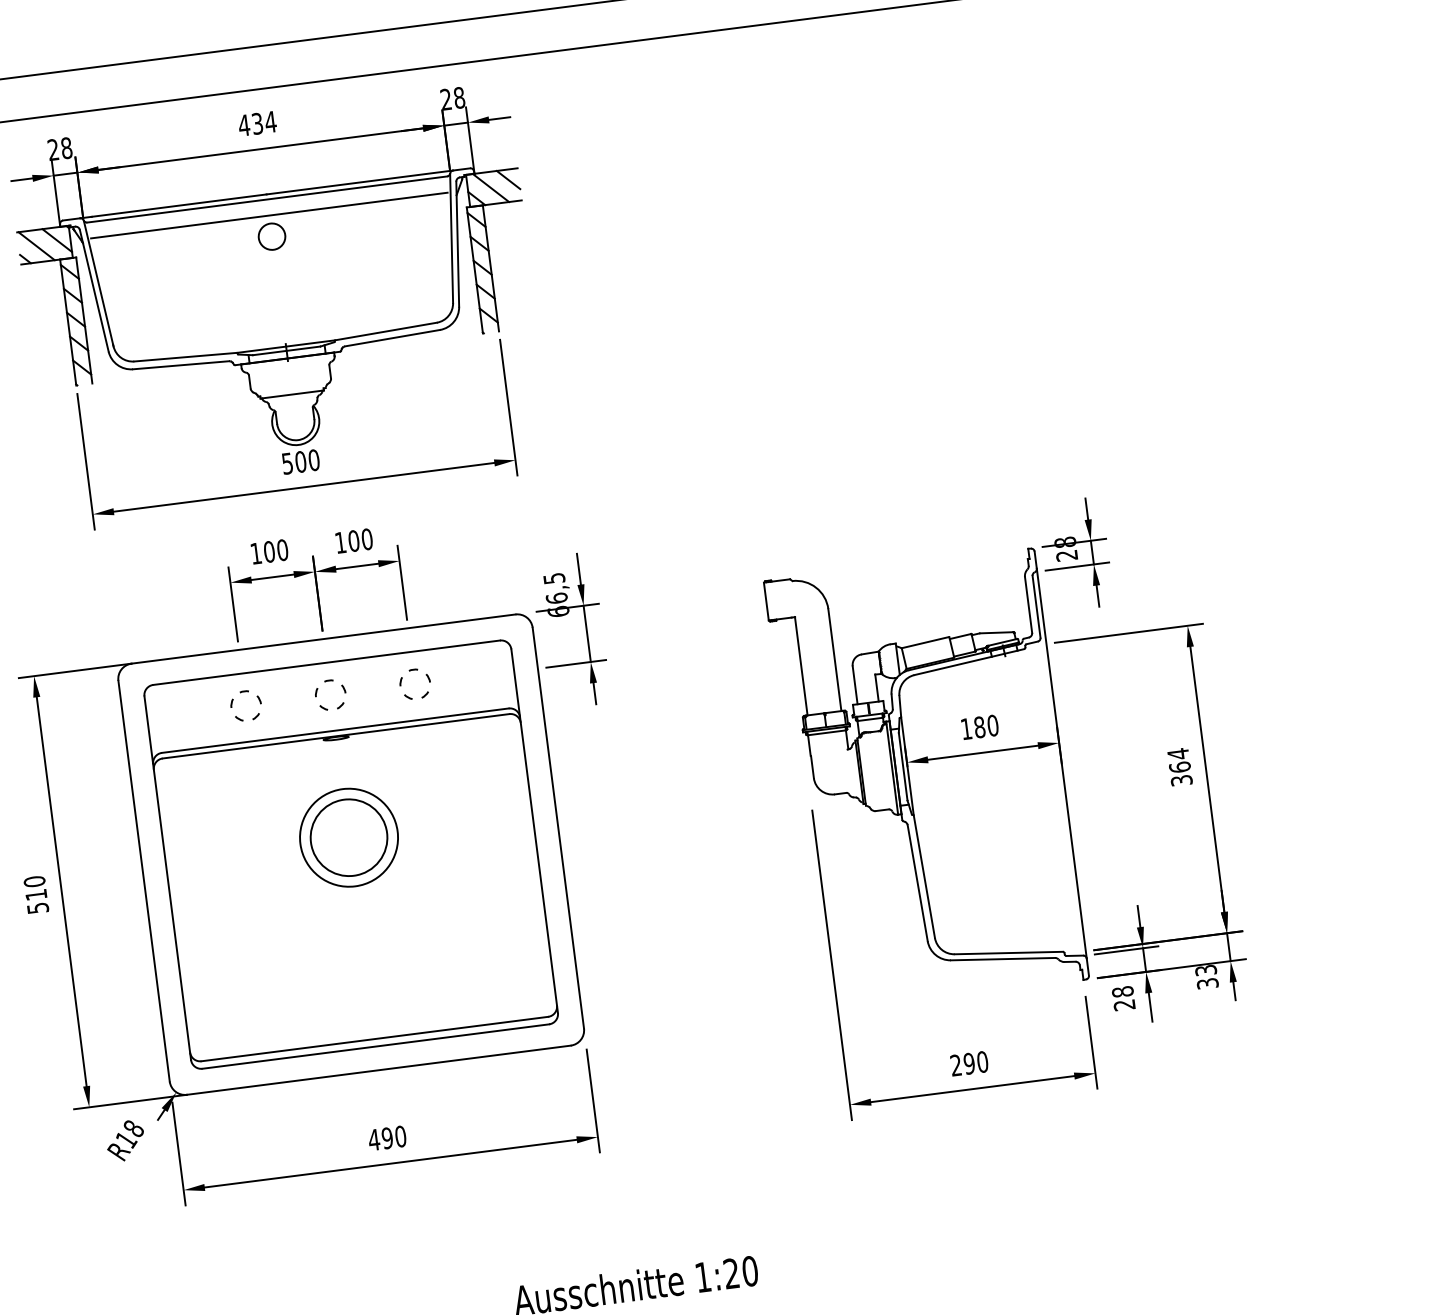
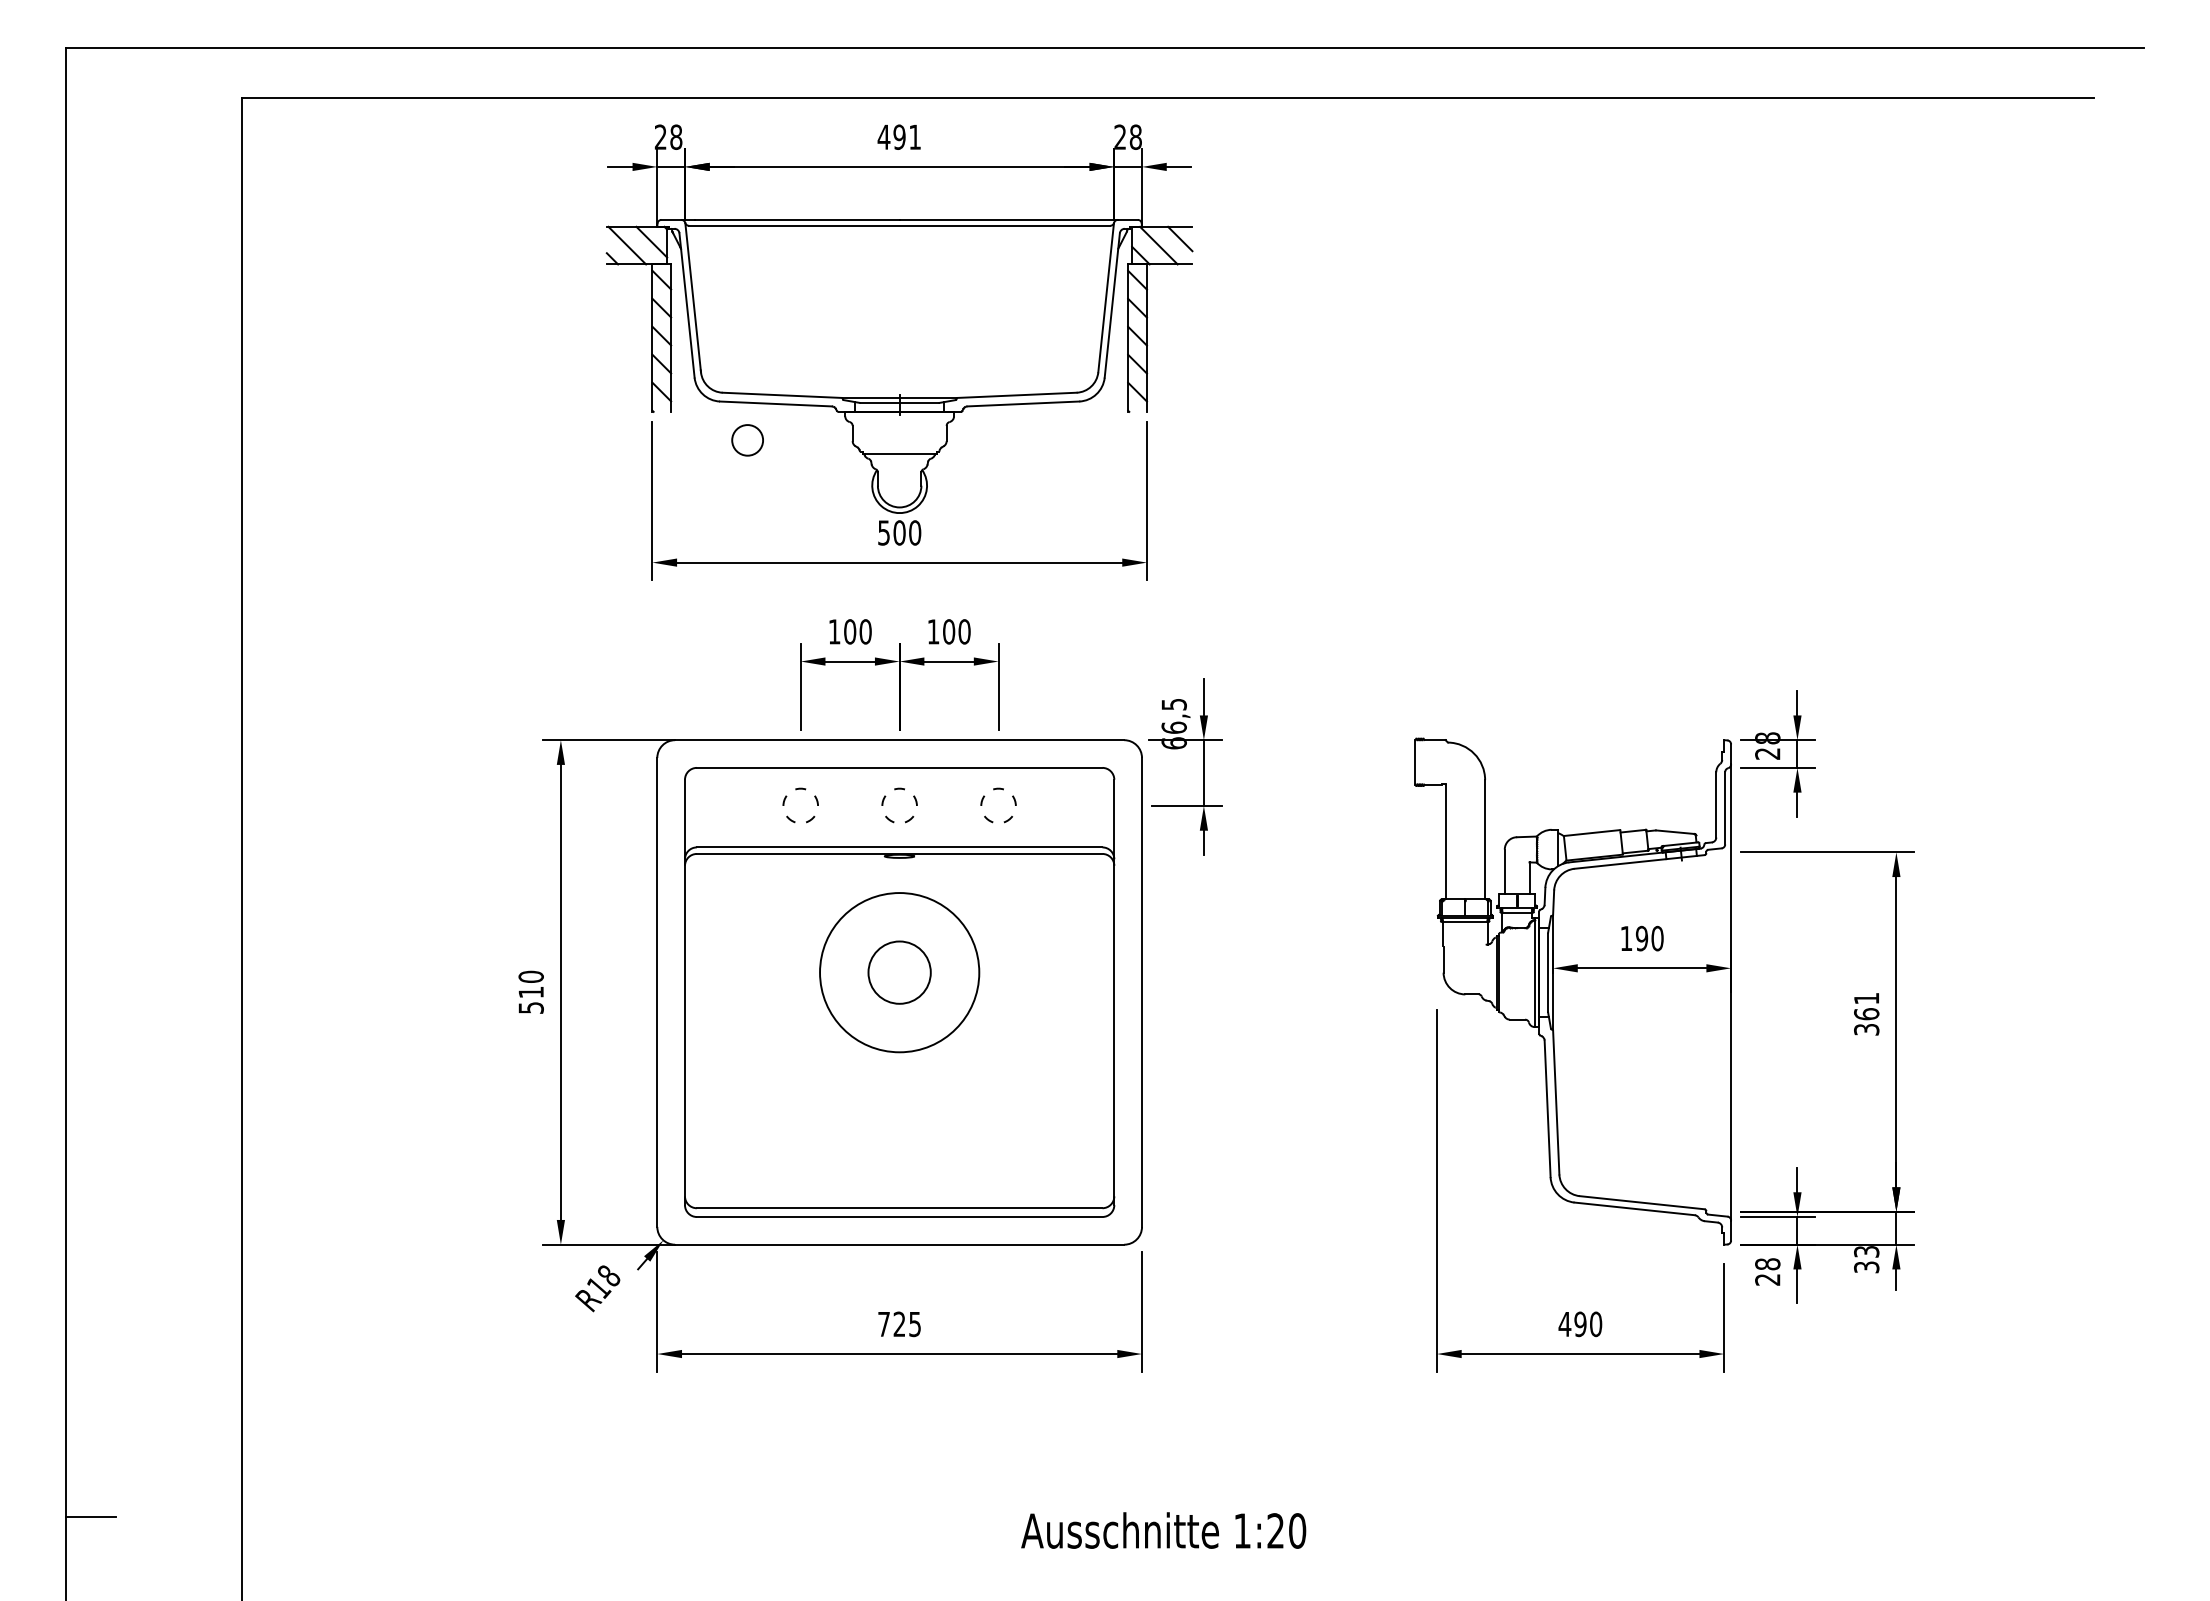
text: (264, 122) -> (907, 136), 434 -> 491
line: (269, 215) -> (899, 244), removed
part: (271, 236) -> (747, 440), moved
text: (979, 727) -> (1641, 938), 180 -> 190
text: (1178, 753) -> (1866, 998), 364 -> 361
circle: (348, 837) -> (899, 972), size x0.7
circle: (348, 837) -> (899, 972), size x1.4
text: (955, 1064) -> (1564, 1323), 290 -> 490
text: (387, 1138) -> (899, 1324), 490 -> 725

